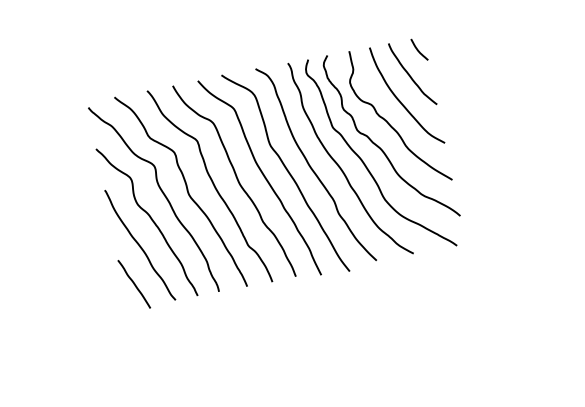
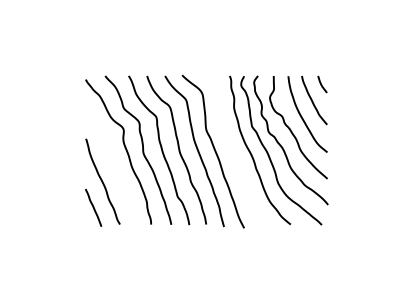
curve: (312, 166) -> (232, 150), removed
curve: (150, 219) -> (113, 165), removed

